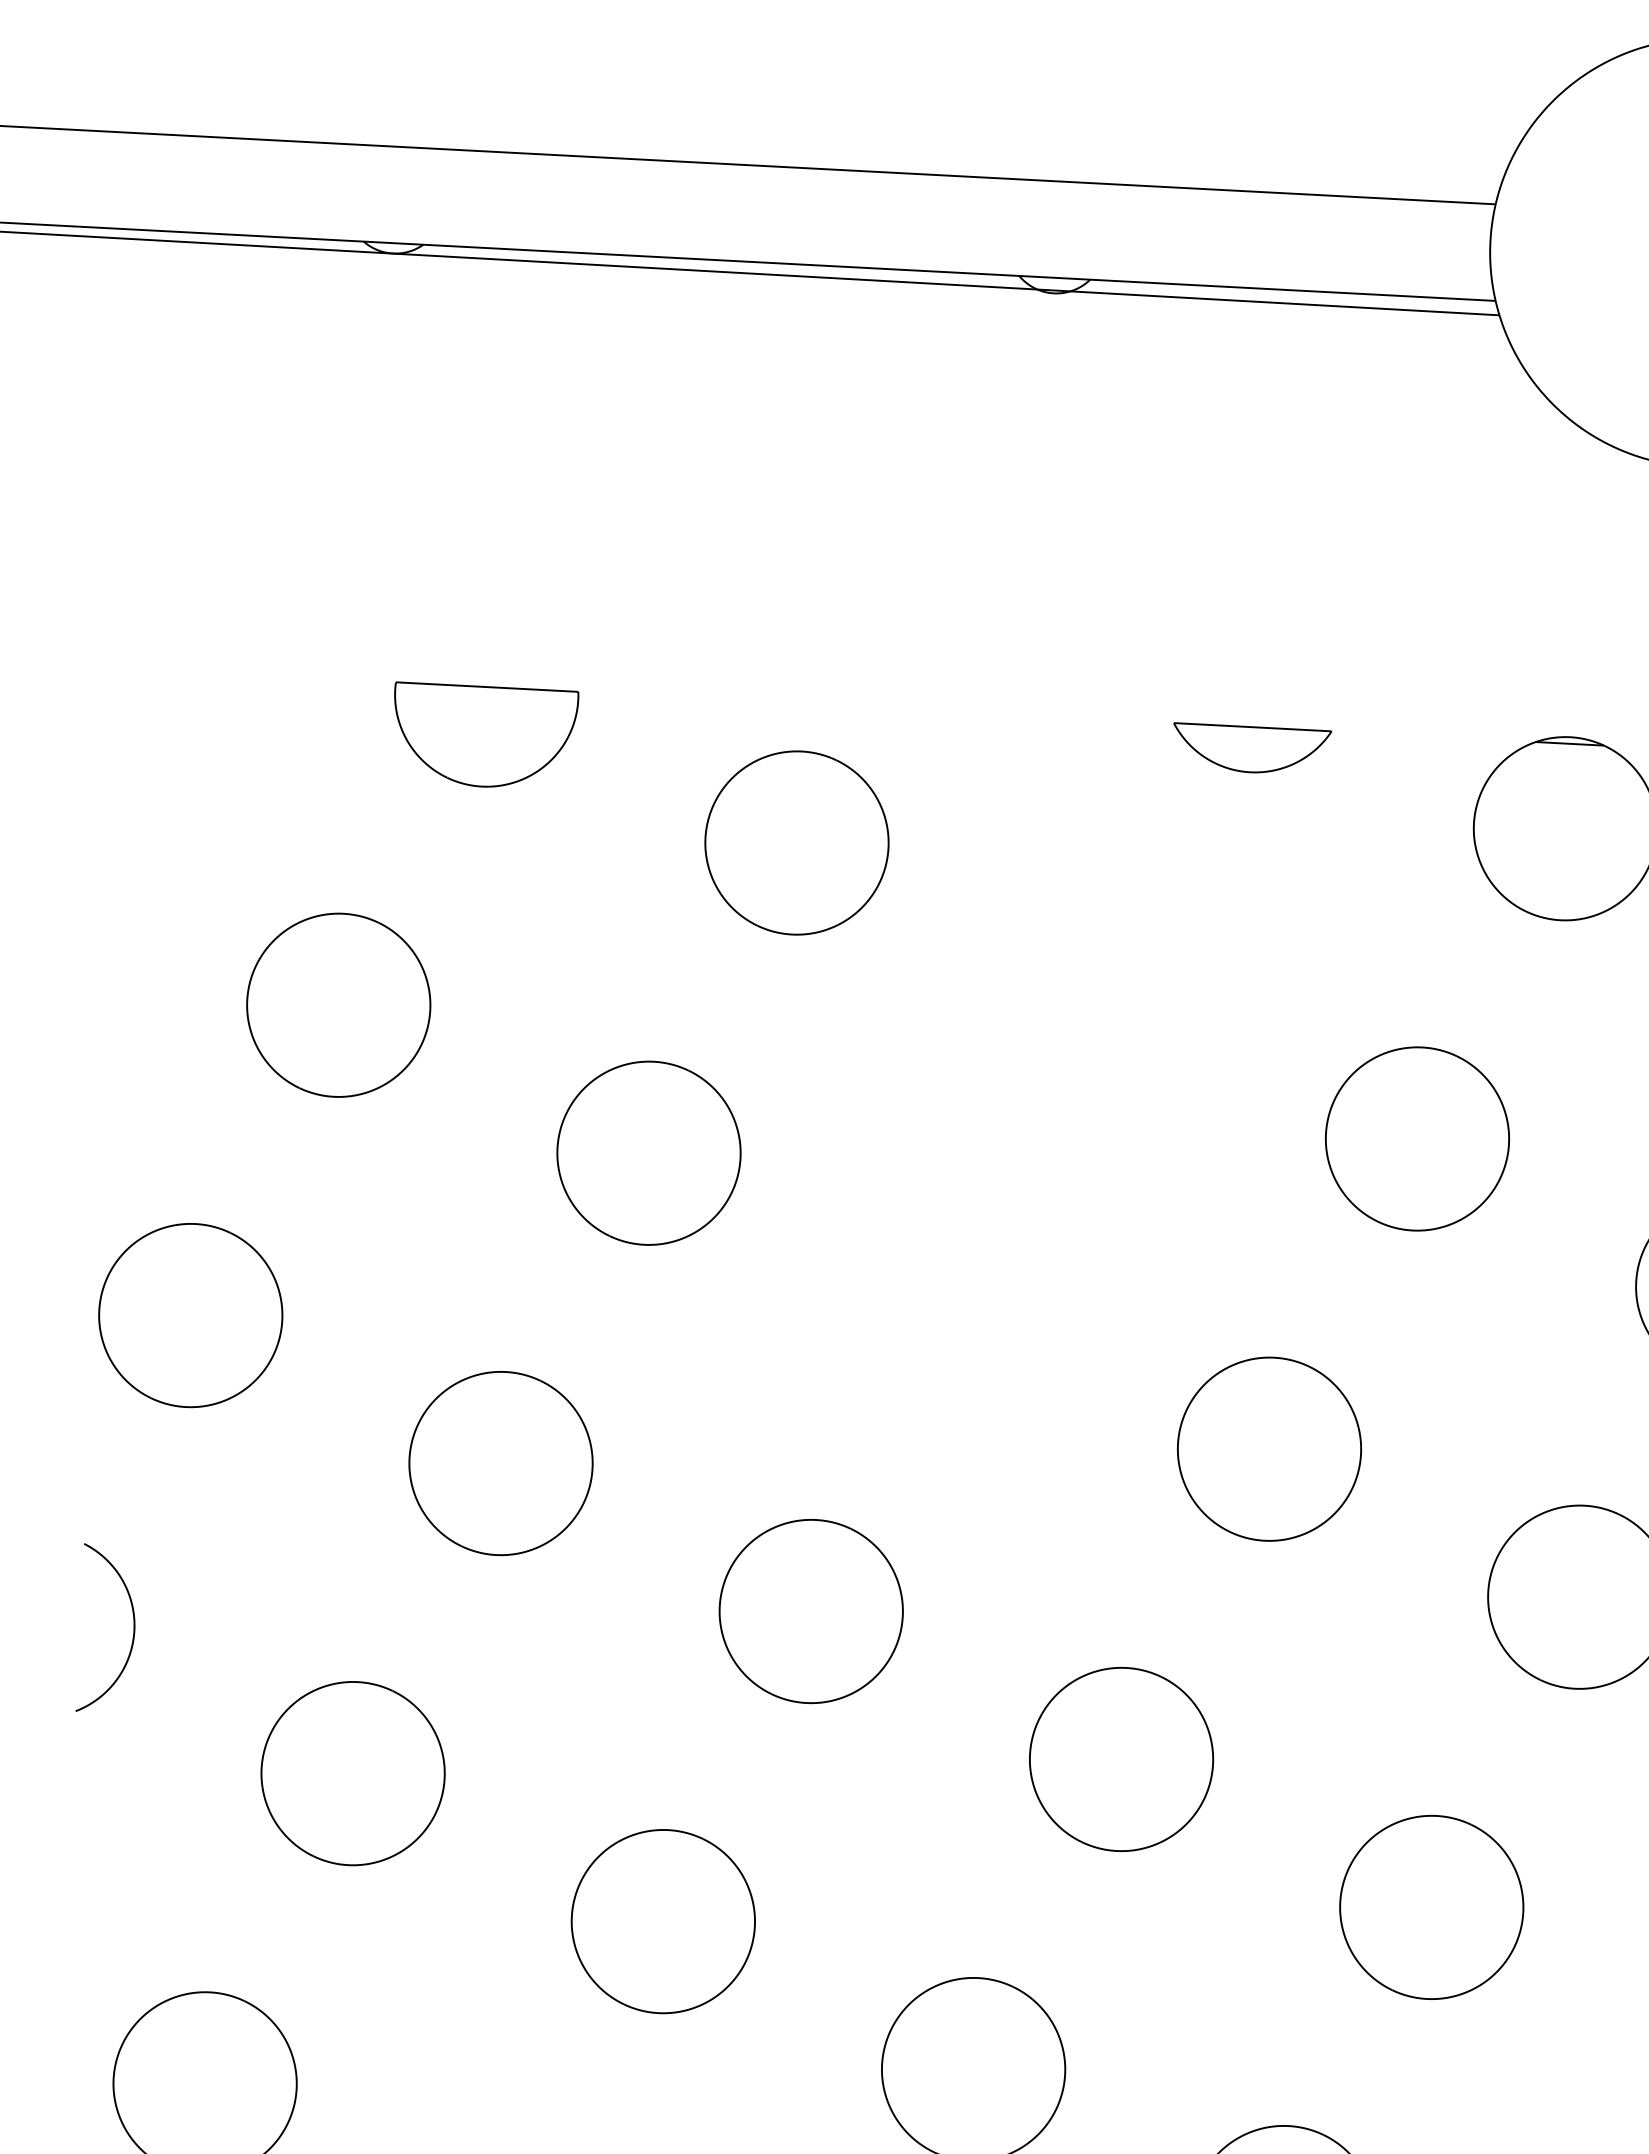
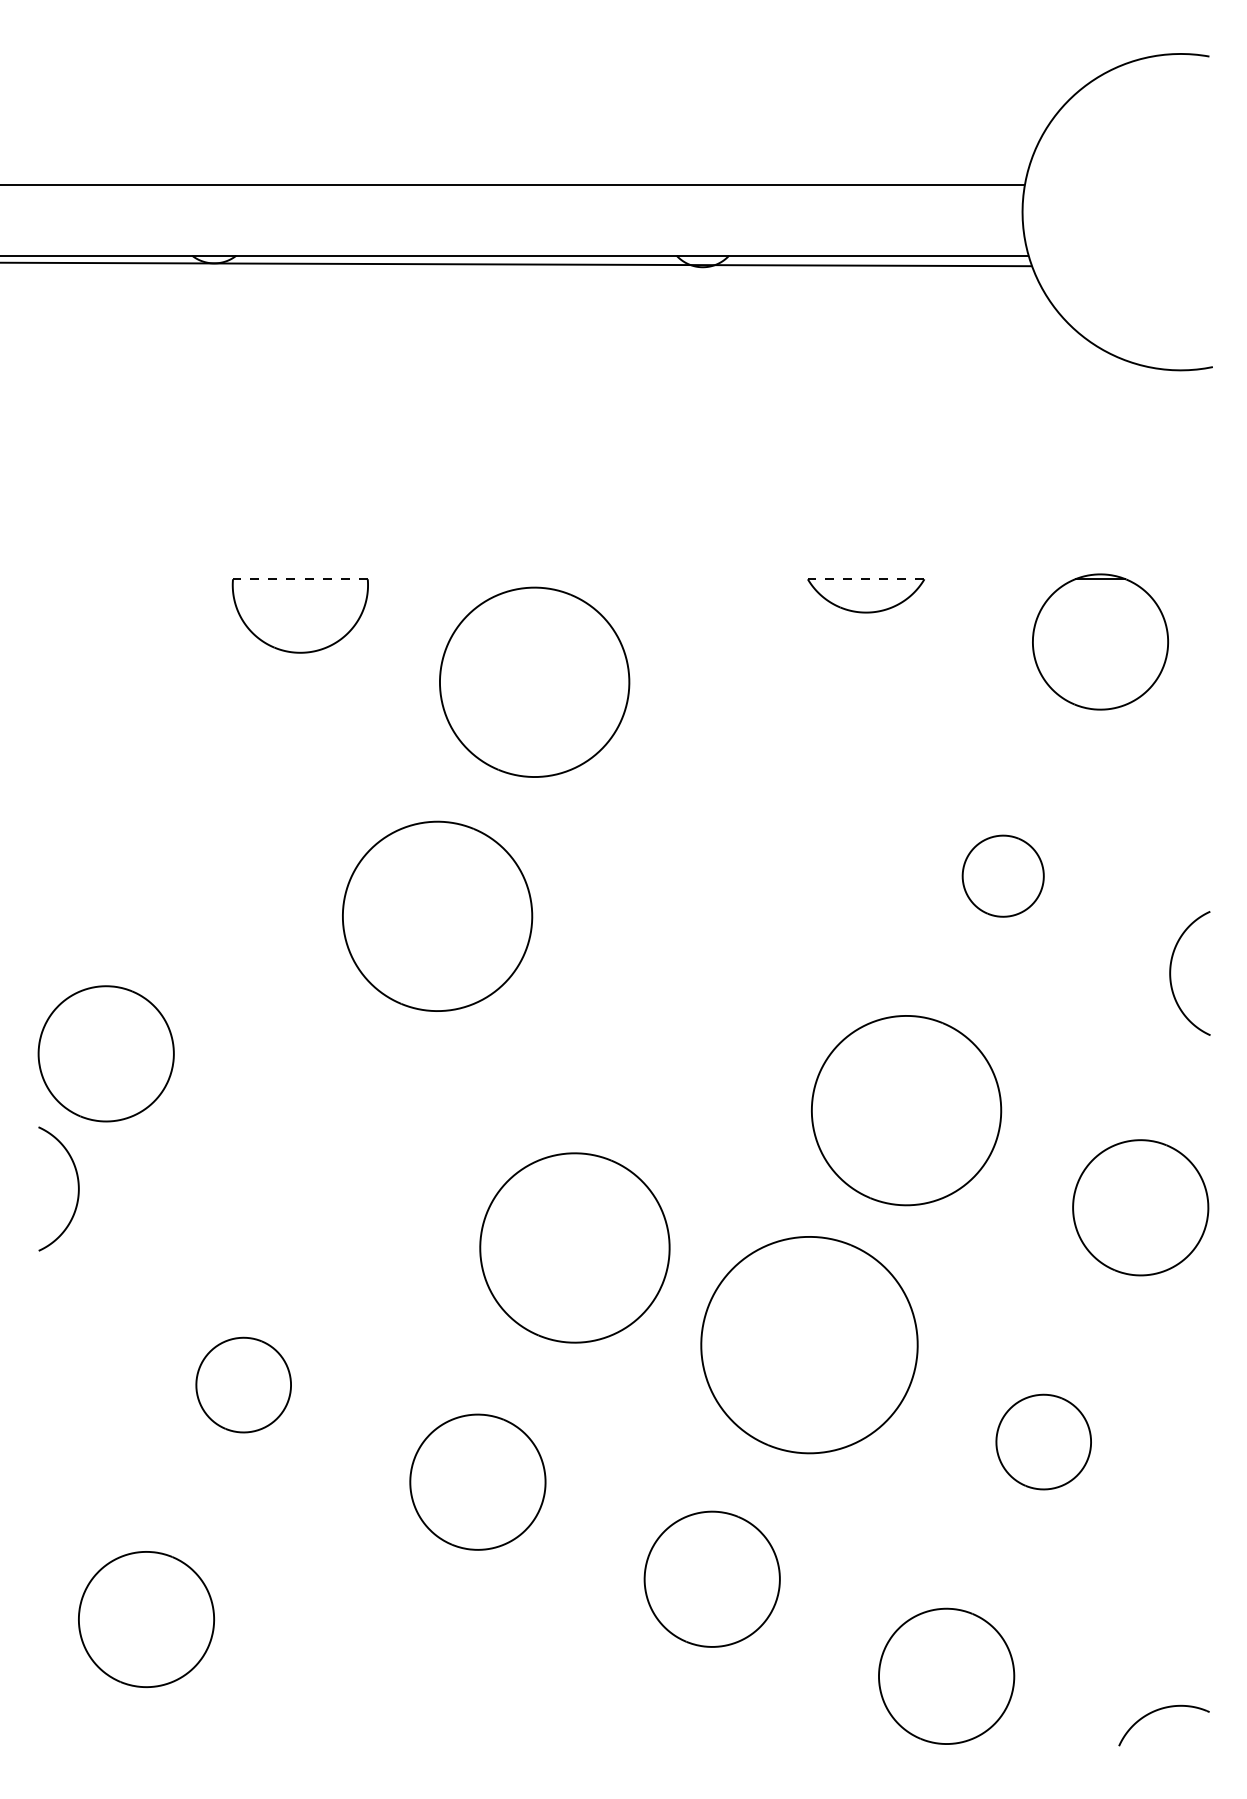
line: (485, 687) -> (299, 579), solid -> dashed
line: (1251, 727) -> (865, 579), solid -> dashed
part: (796, 842) -> (534, 681), size x1.4
part: (337, 1005) -> (202, 819), removed
part: (1416, 1137) -> (1002, 875), size x0.6
part: (648, 1153) -> (437, 916), size x1.4
part: (1268, 1448) -> (905, 1110), size x1.4
part: (500, 1462) -> (340, 1150), removed
part: (810, 1610) -> (574, 1247), size x1.4
curve: (132, 1626) -> (77, 1186), moved
part: (1120, 1758) -> (808, 1344), size x1.6
part: (353, 1772) -> (243, 1384), size x0.7
part: (1431, 1906) -> (1043, 1441), size x0.7

